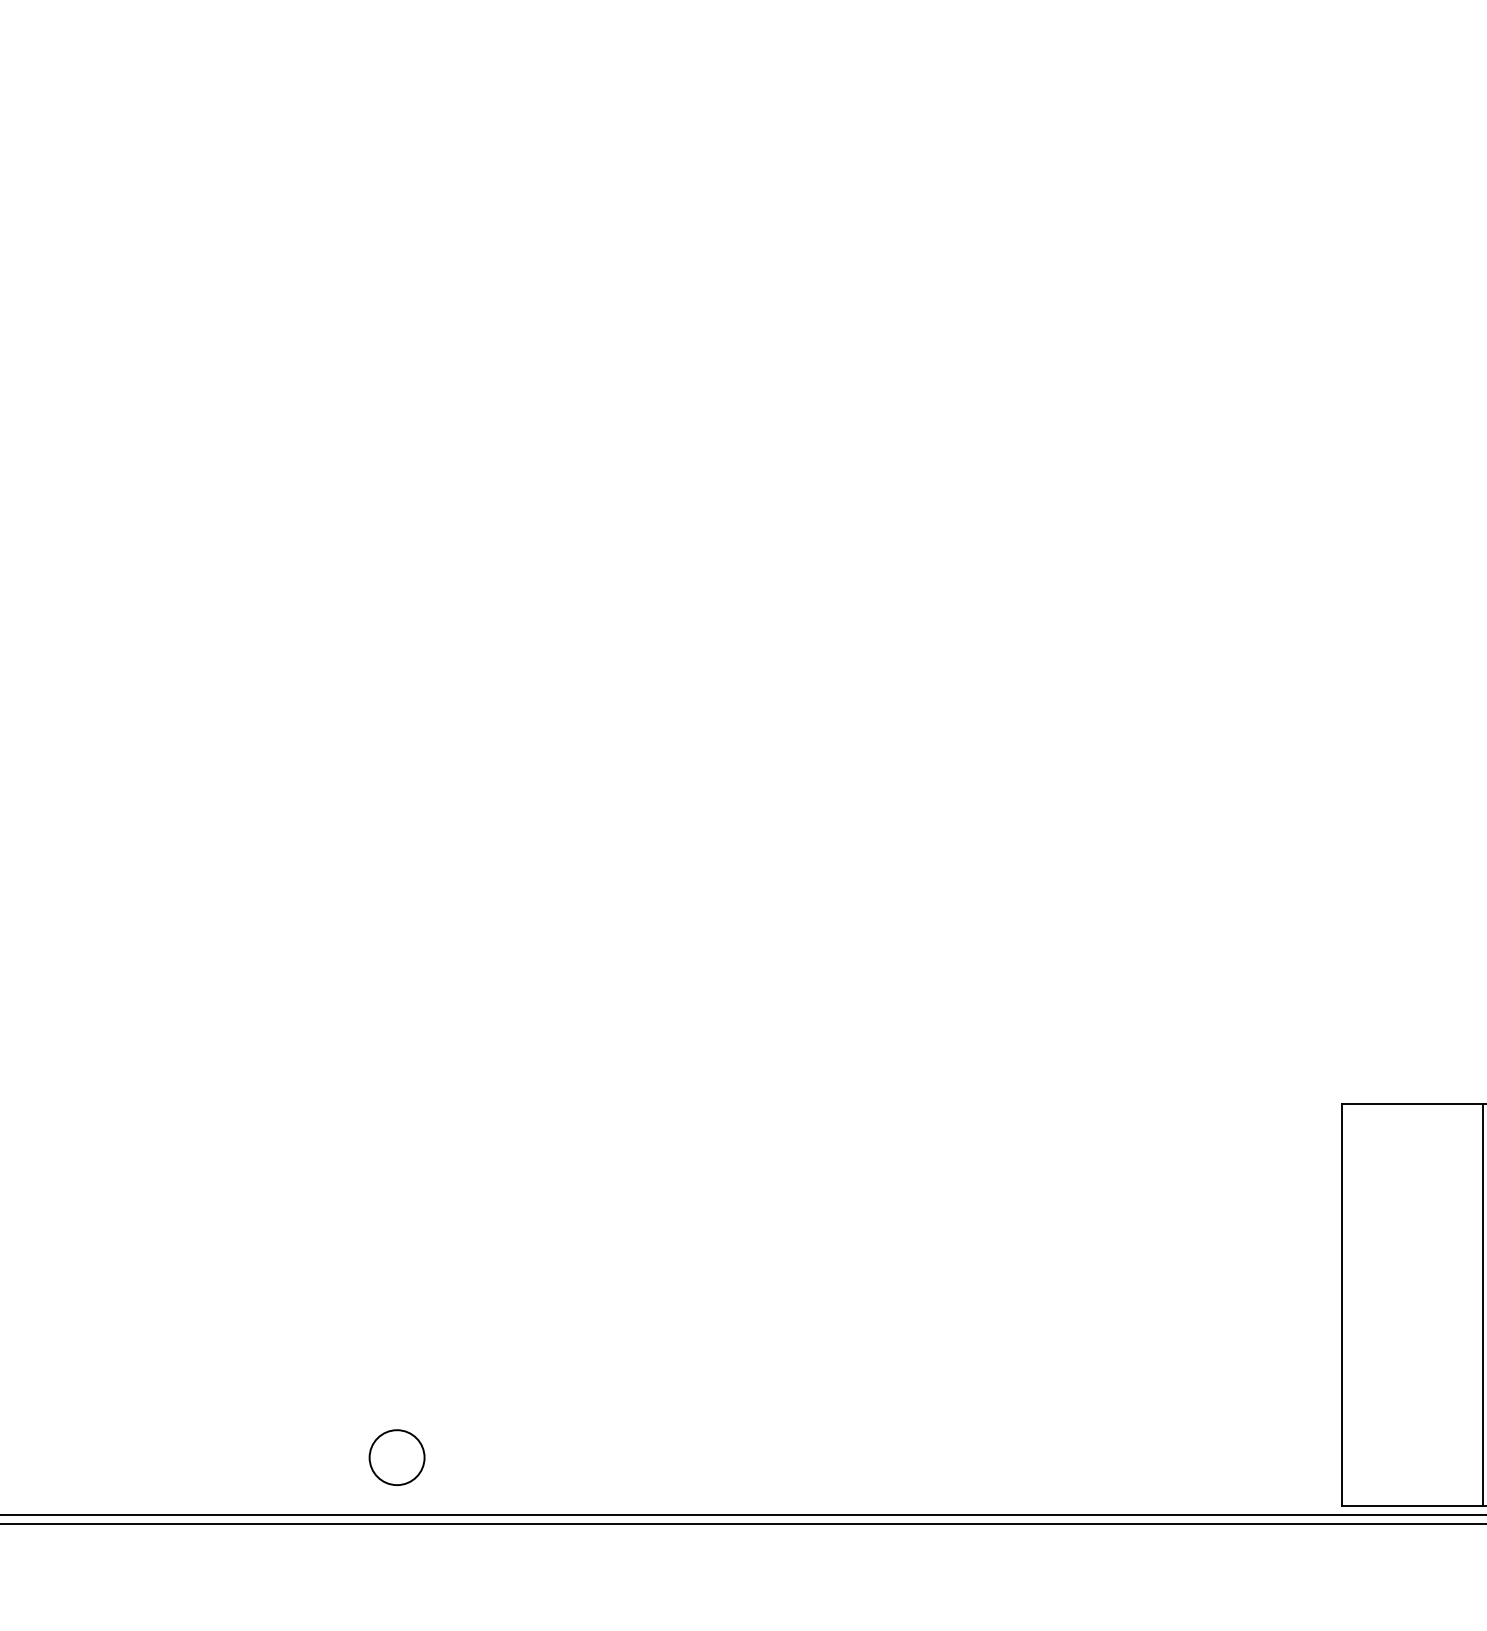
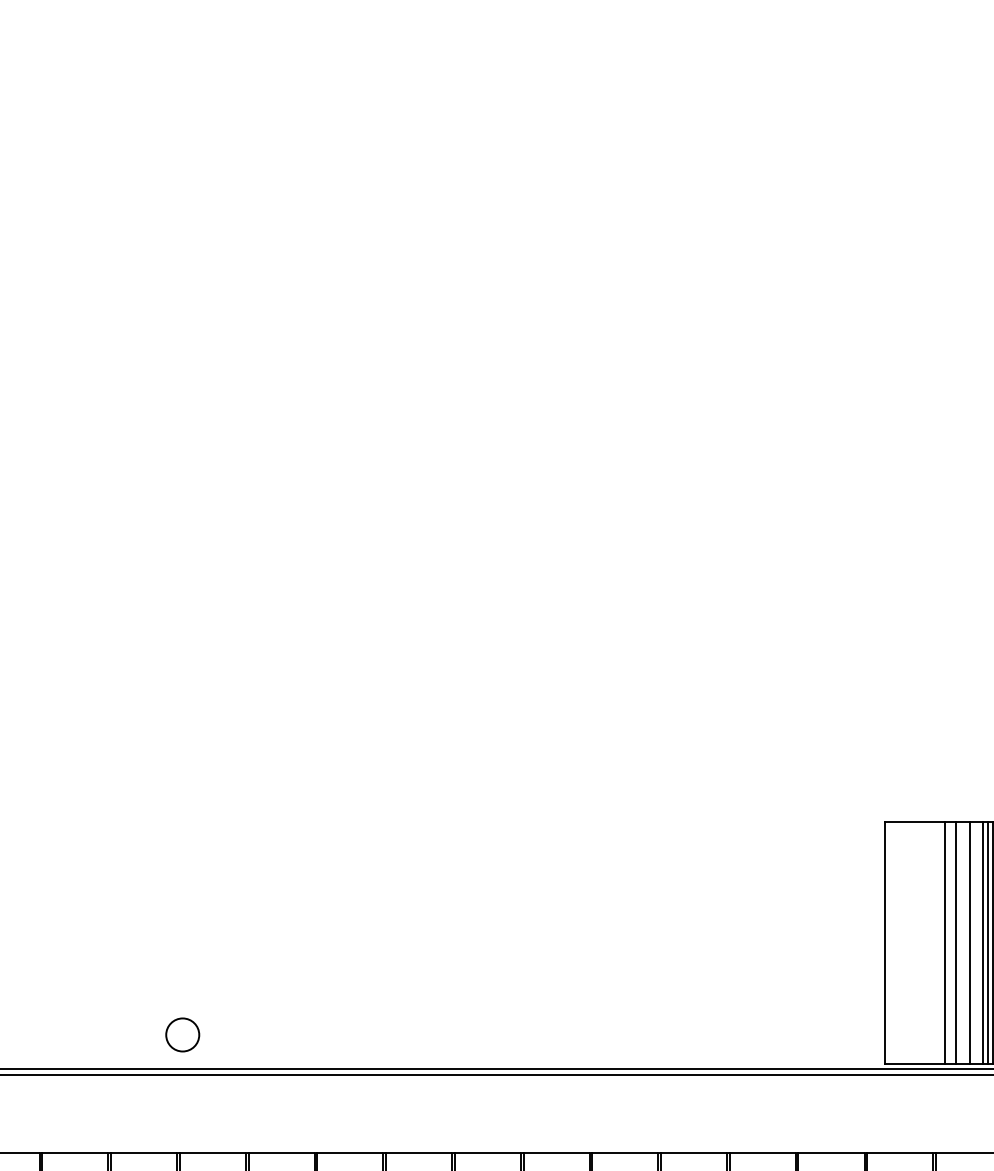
line: (1440, 1305) -> (944, 943), added
line: (1460, 1305) -> (956, 943), added
circle: (396, 1456) -> (182, 1034), moved

